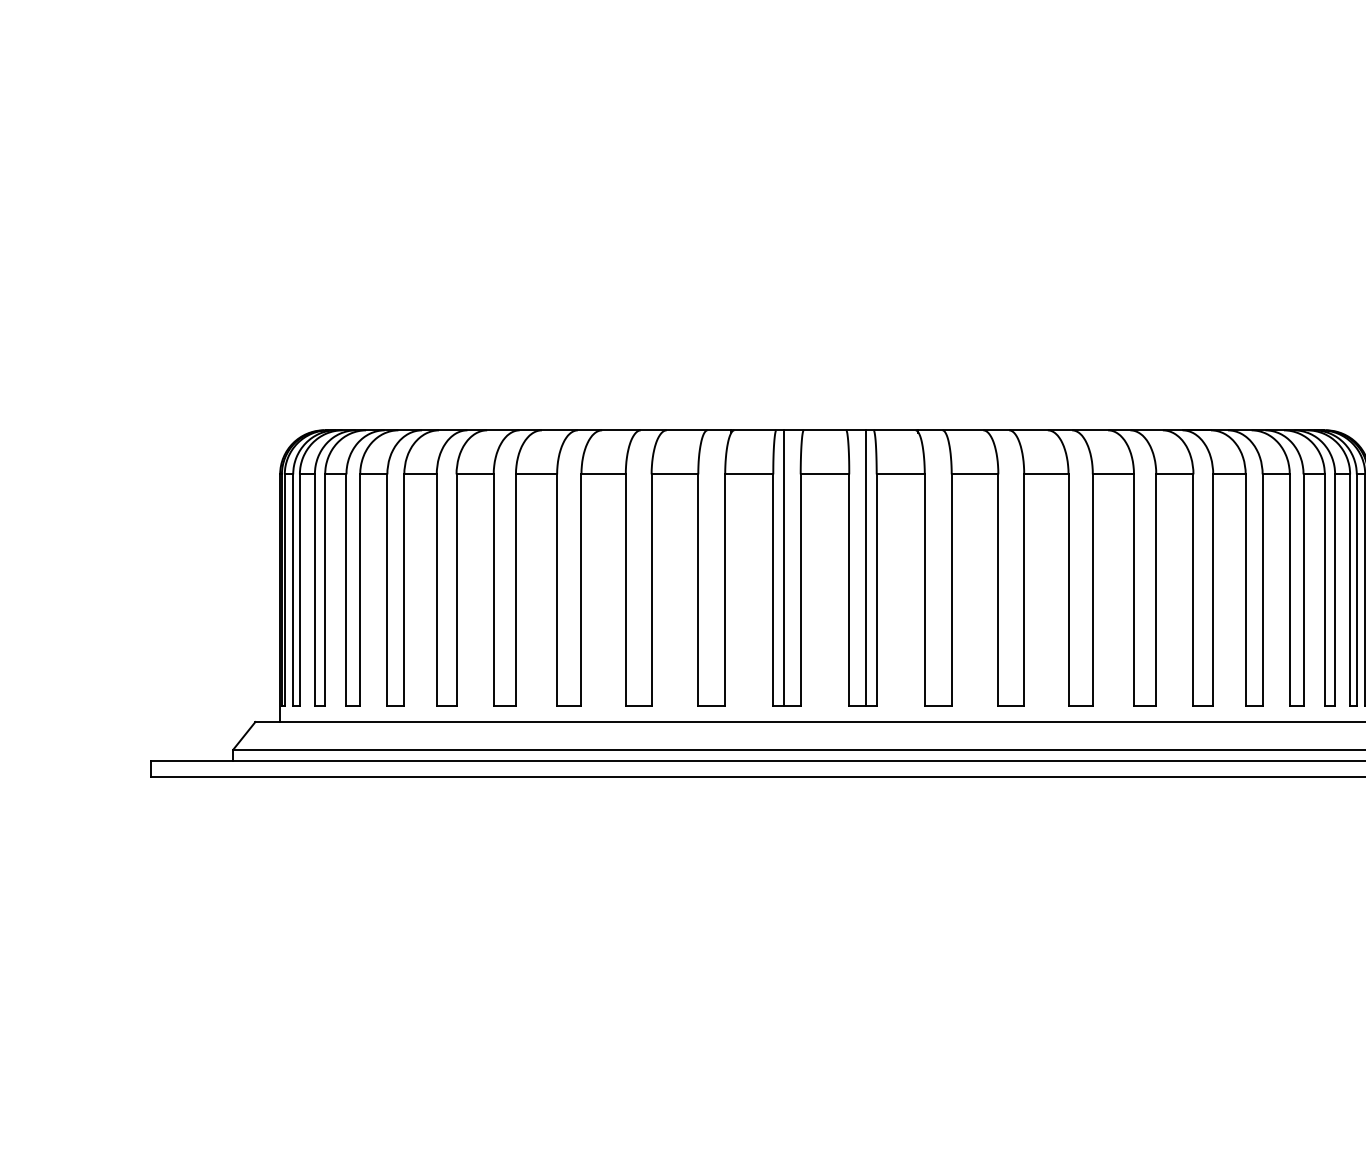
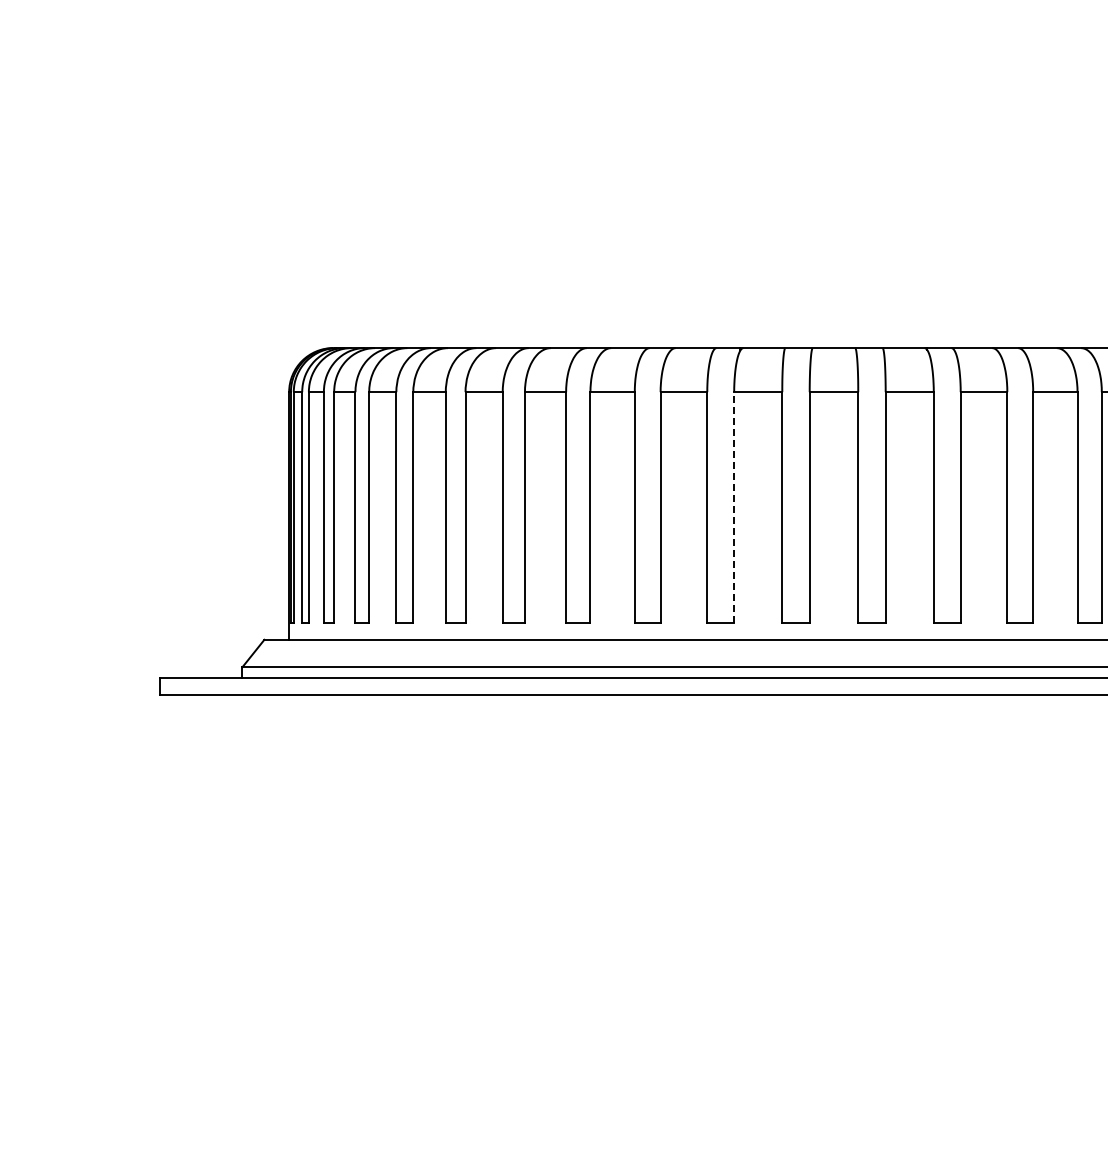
line: (784, 567) -> (793, 485), removed
line: (865, 567) -> (874, 485), removed
line: (725, 589) -> (734, 507), solid -> dashed

